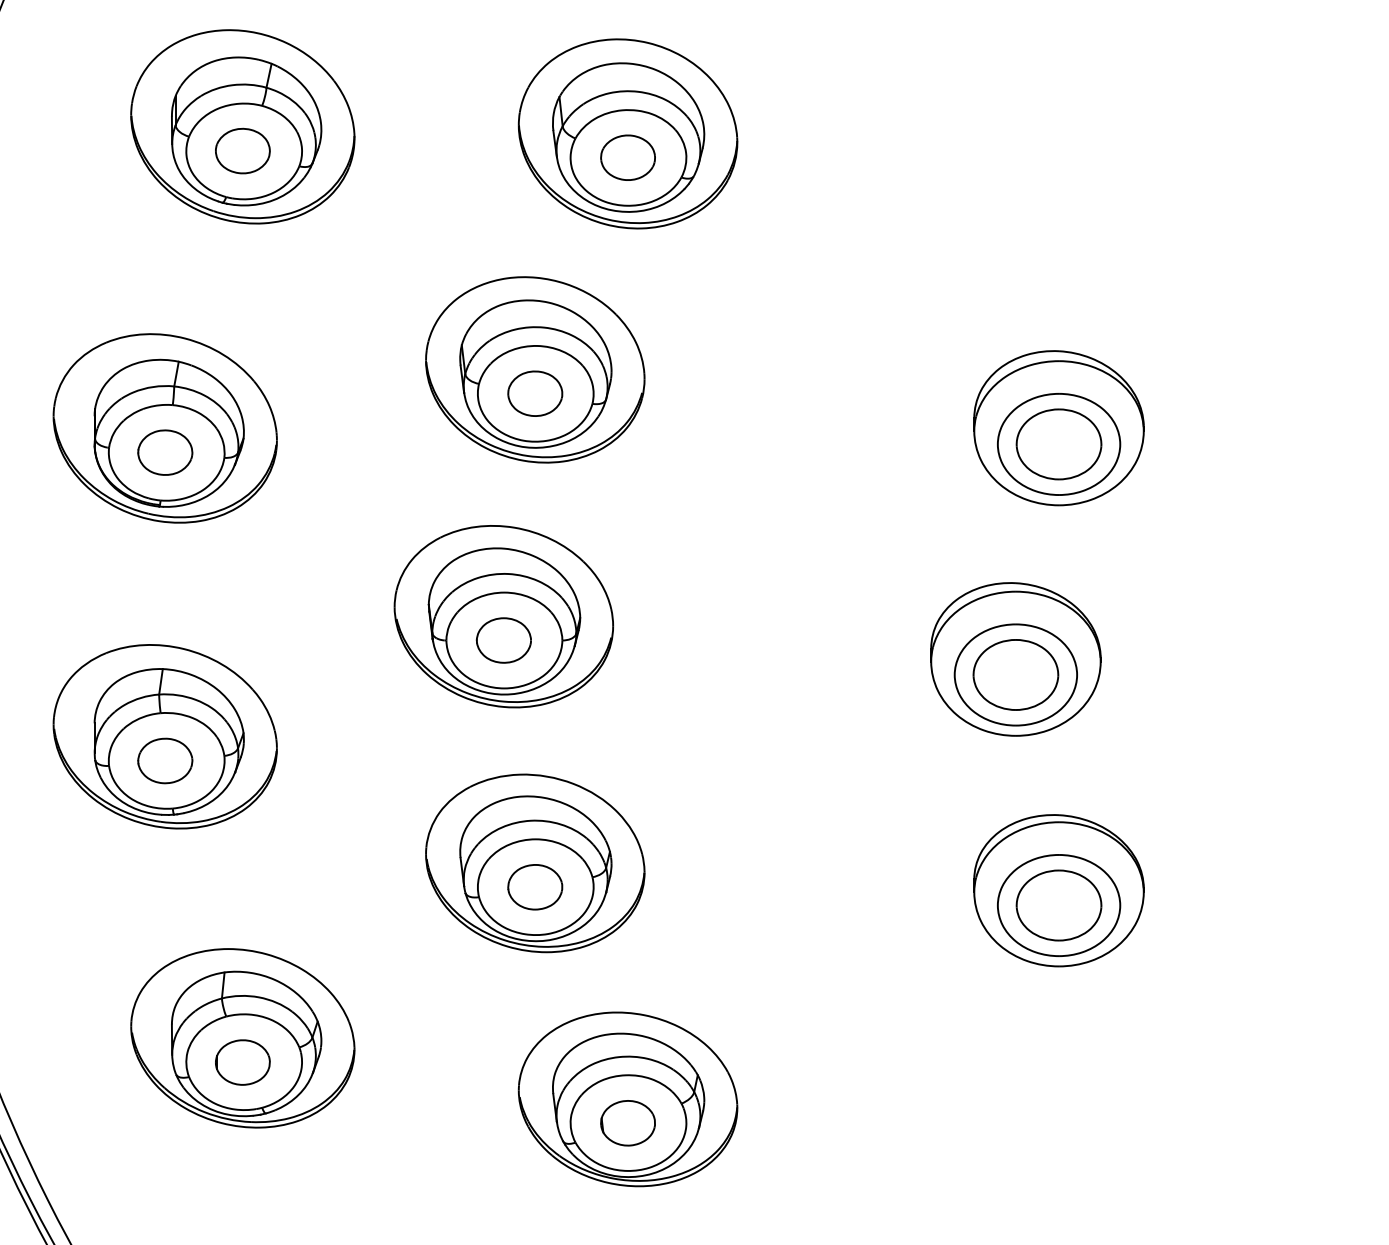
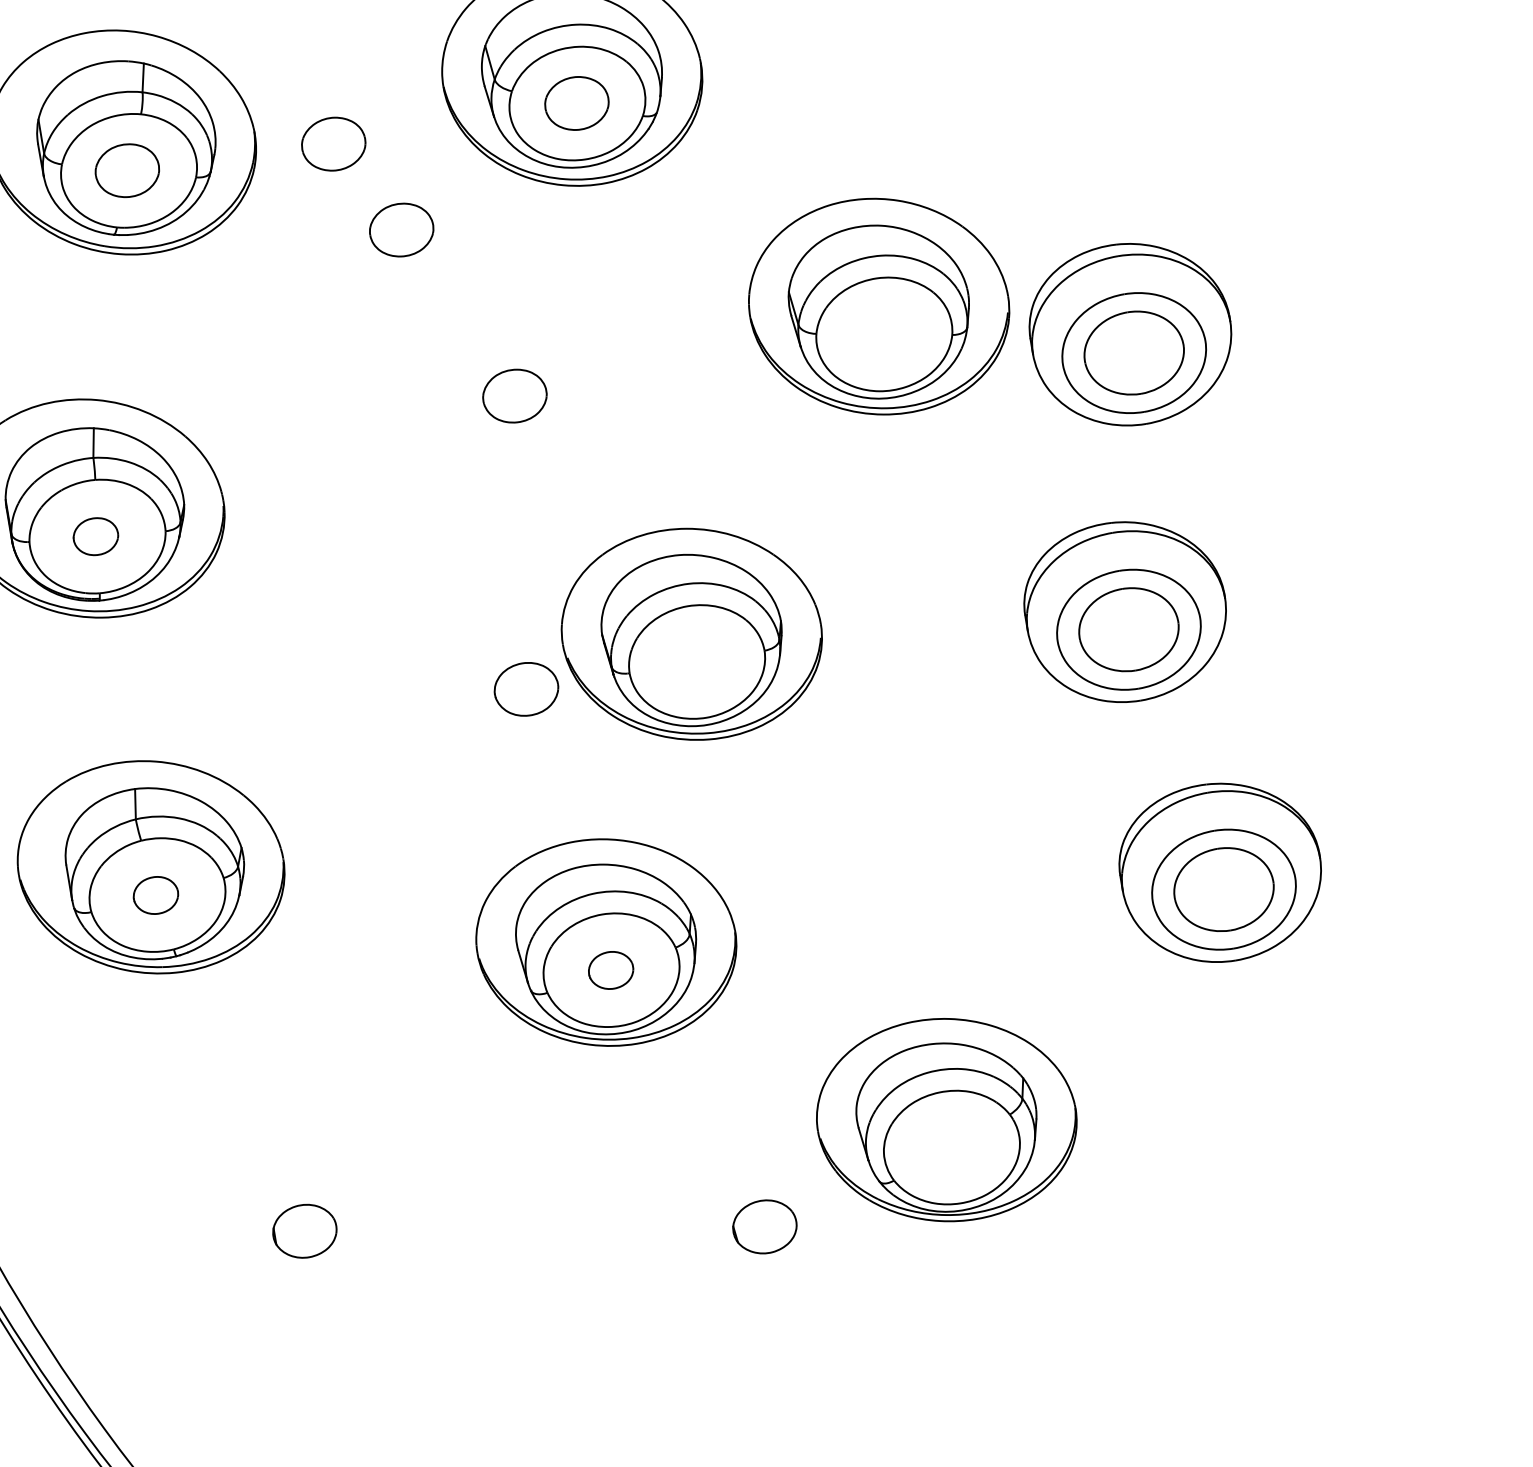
part: (418, 157) -> (333, 143), added
part: (463, 238) -> (401, 229), added
part: (535, 369) -> (879, 306), moved
part: (165, 452) -> (96, 536), size x0.7
part: (503, 616) -> (691, 634), moved
part: (165, 760) -> (156, 894), size x0.7
part: (535, 887) -> (611, 970), size x0.7
part: (242, 1038) -> (299, 1203), removed
part: (627, 1099) -> (946, 1120), moved

